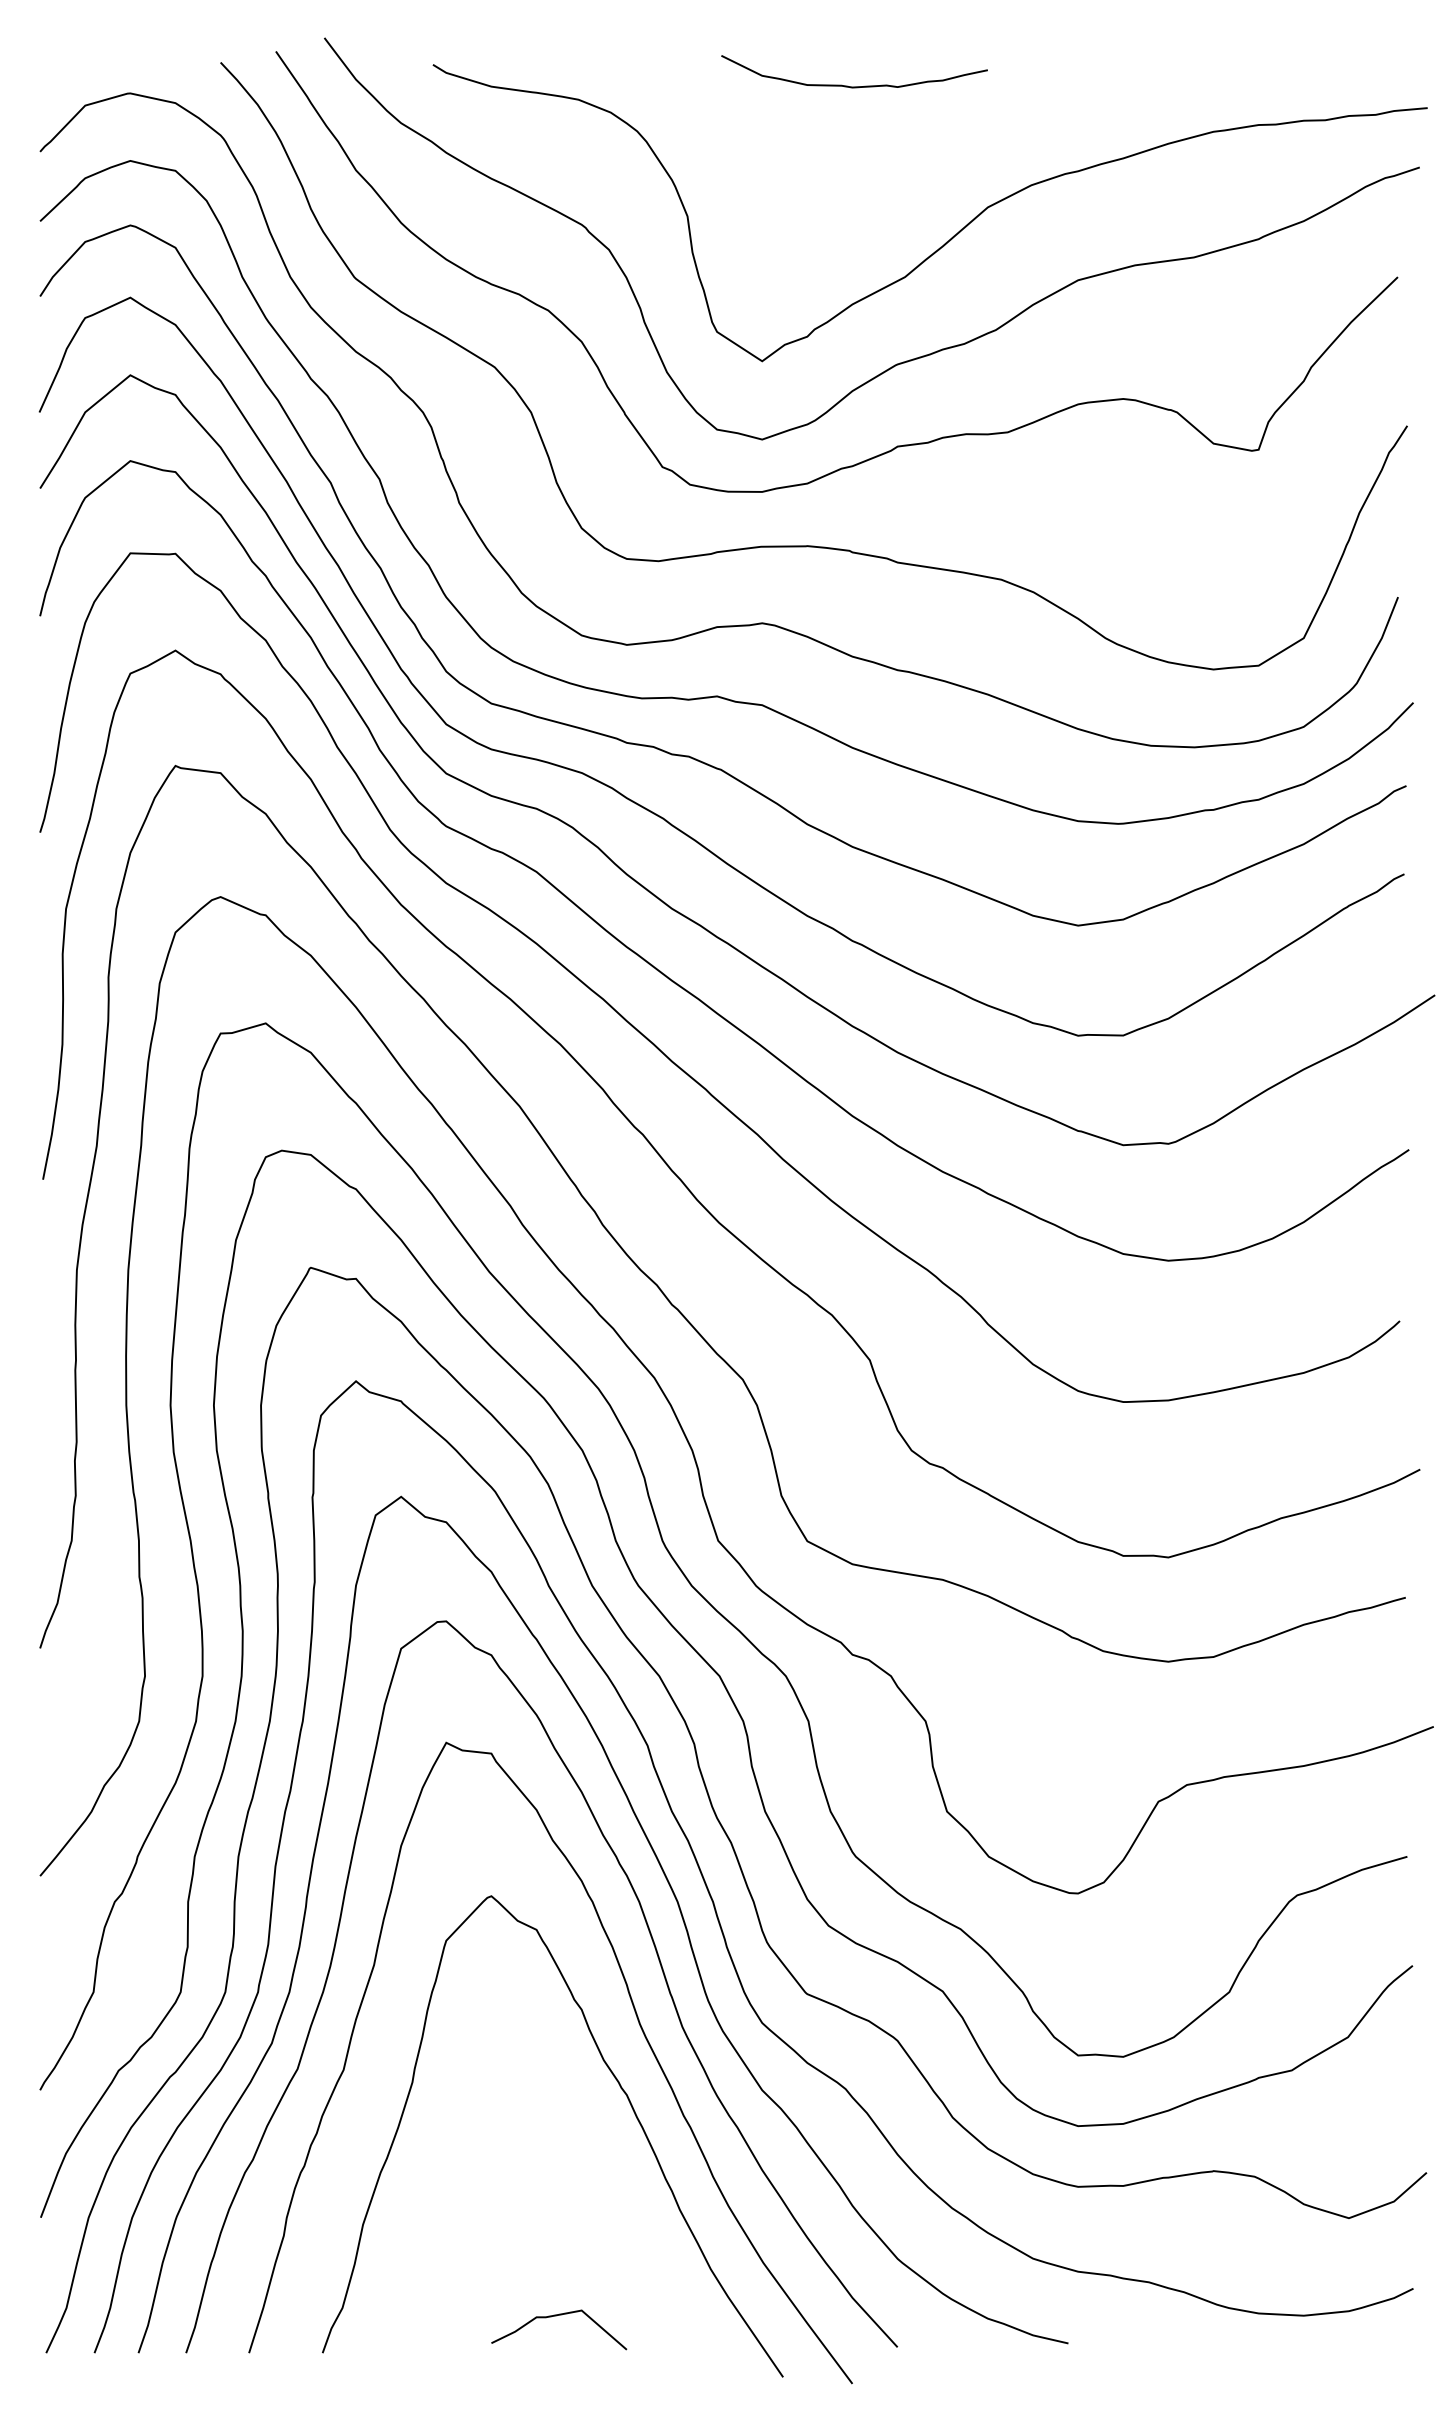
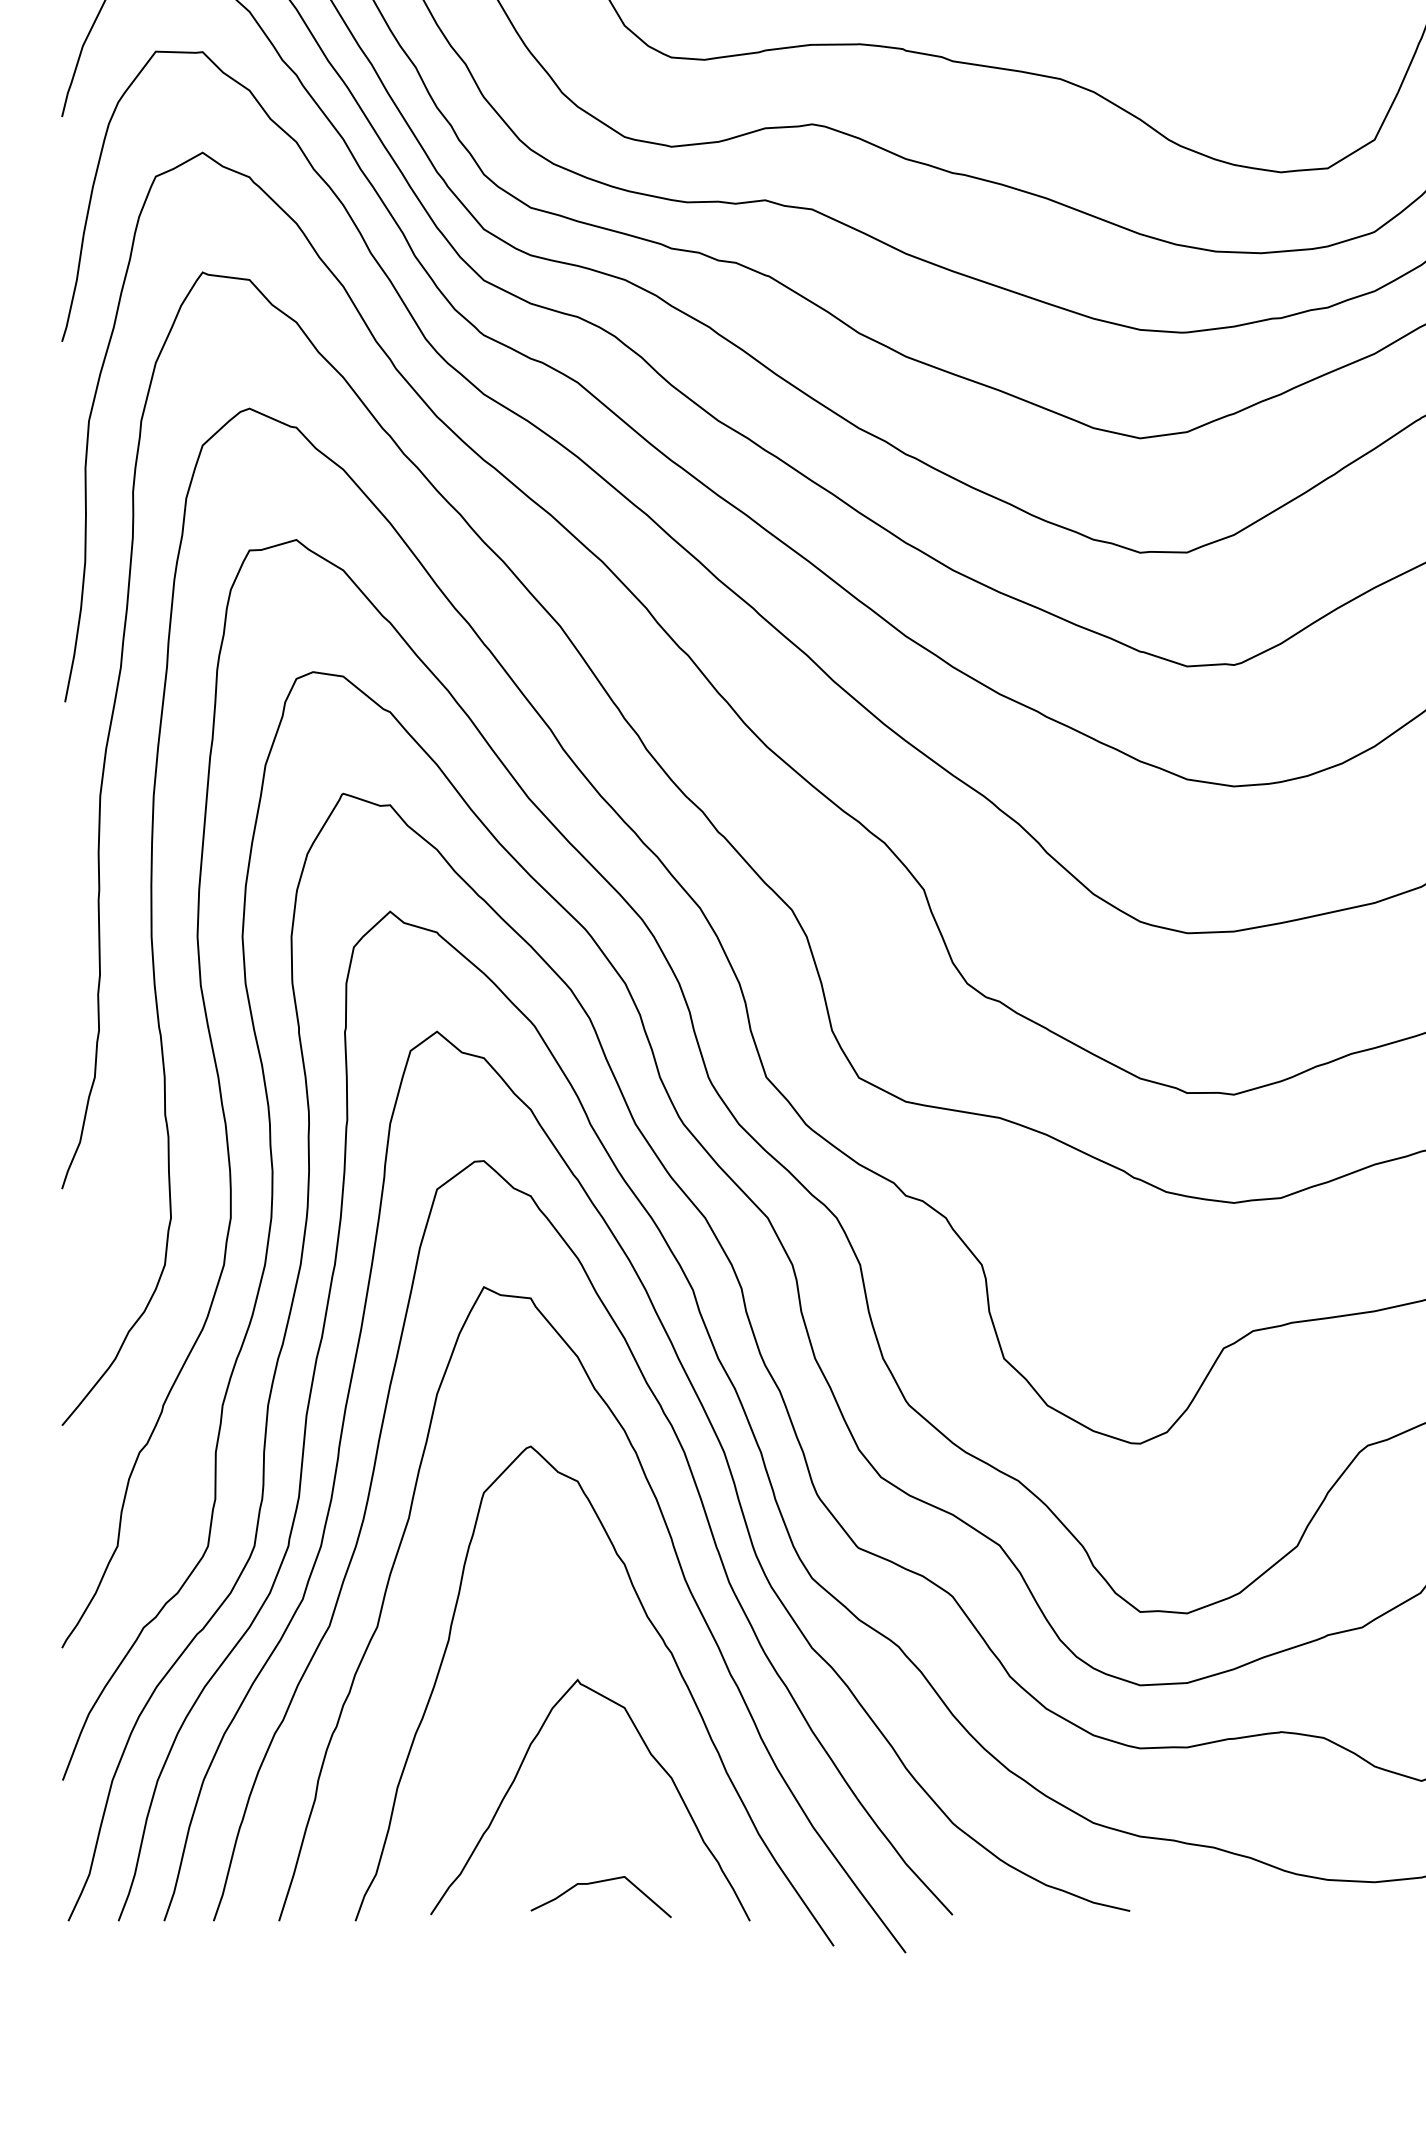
curve: (606, 2193) -> (650, 1755), added

